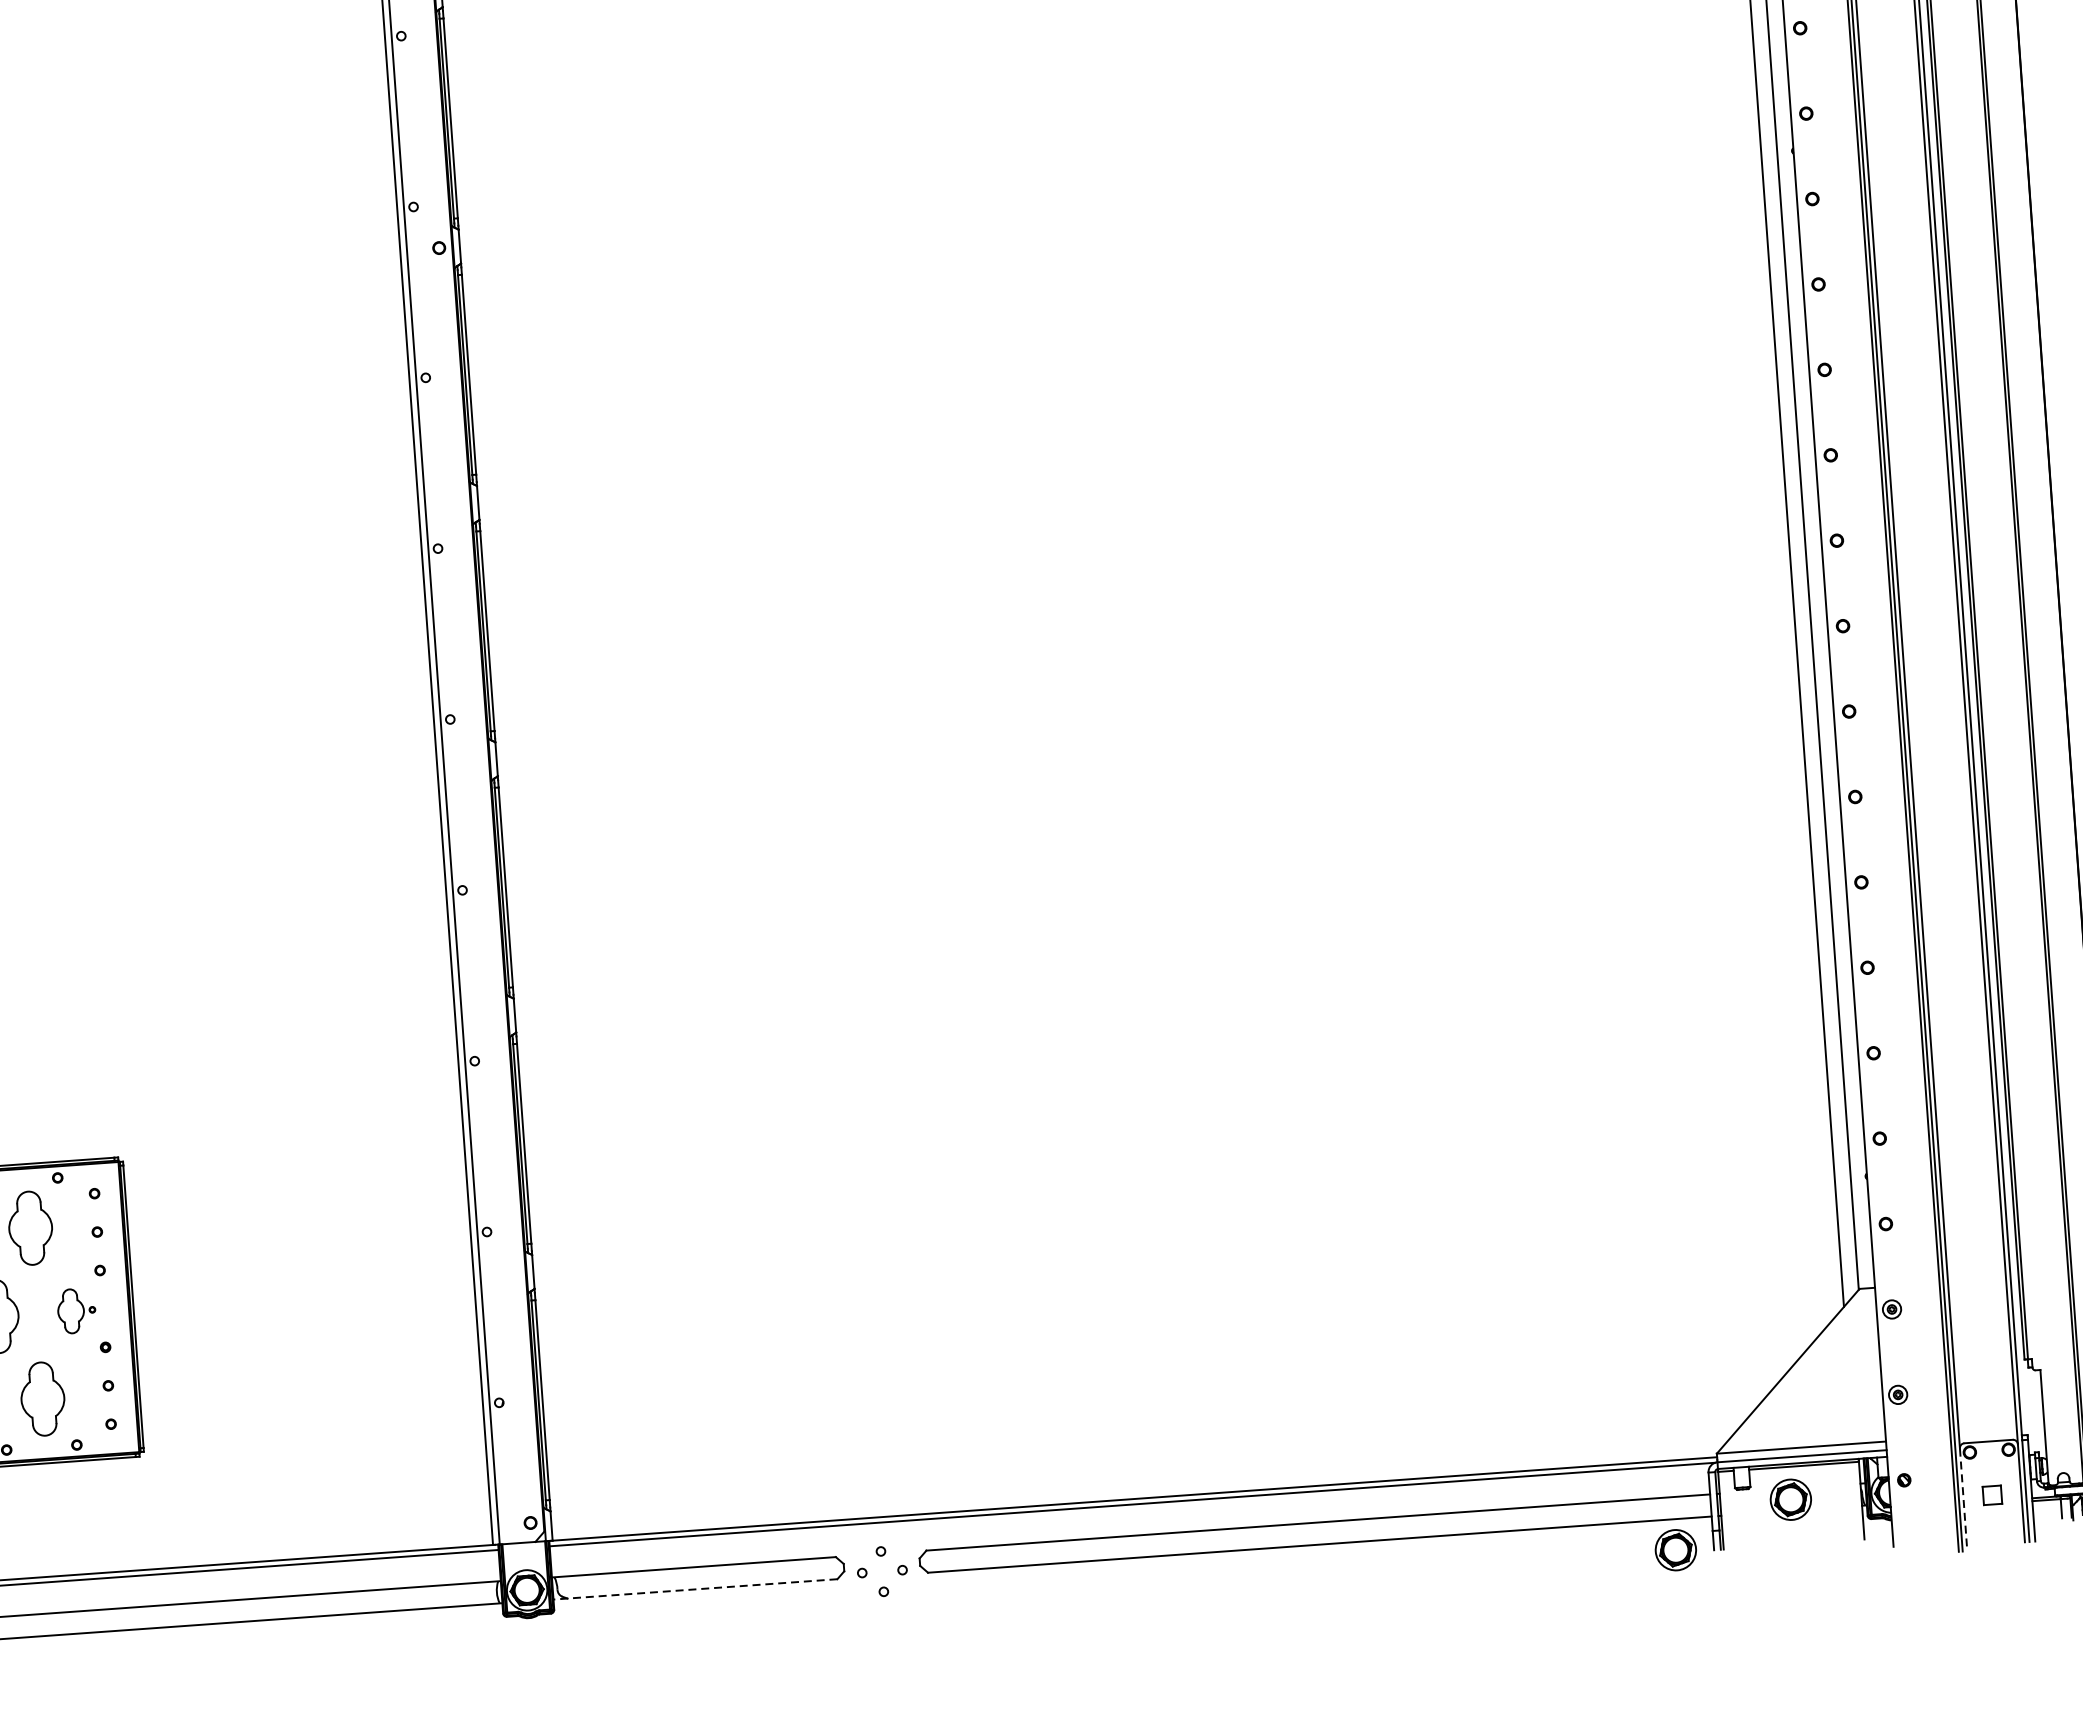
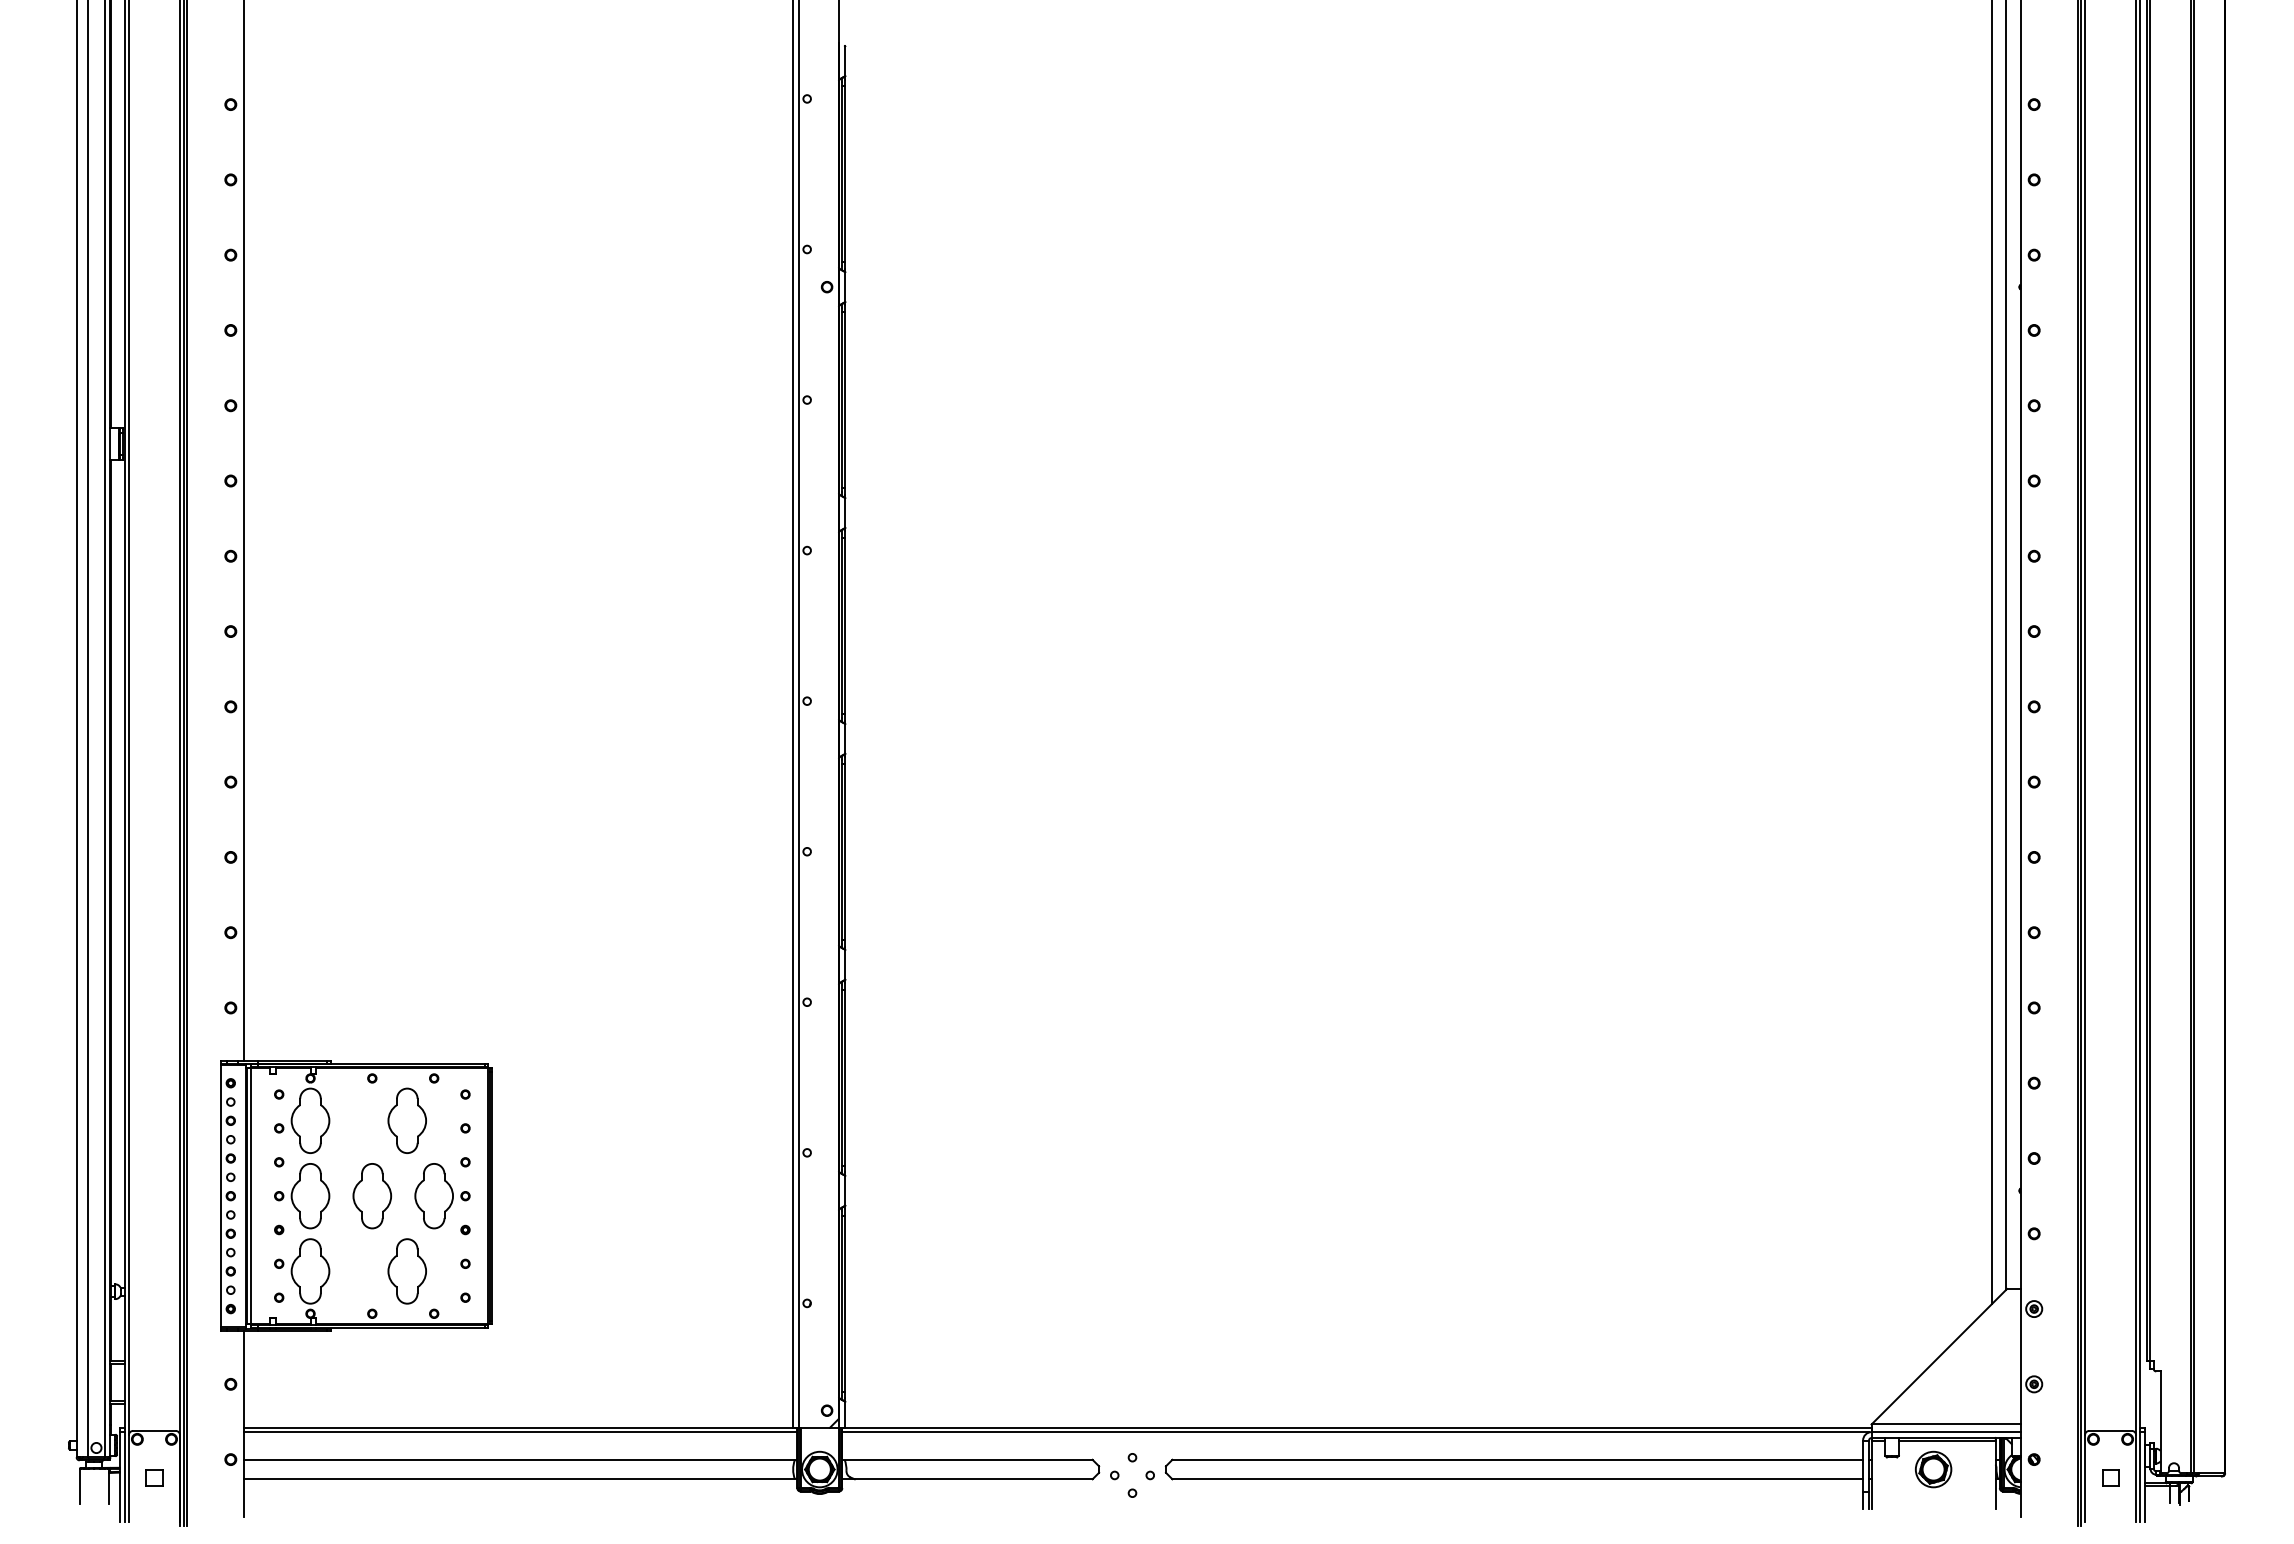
part: (76, 1311) -> (442, 1196), size x1.67
line: (1963, 1496) -> (2085, 1477), dashed -> solid
part: (1675, 1550) -> (1829, 1506), removed
line: (694, 1589) -> (966, 1479), dashed -> solid

